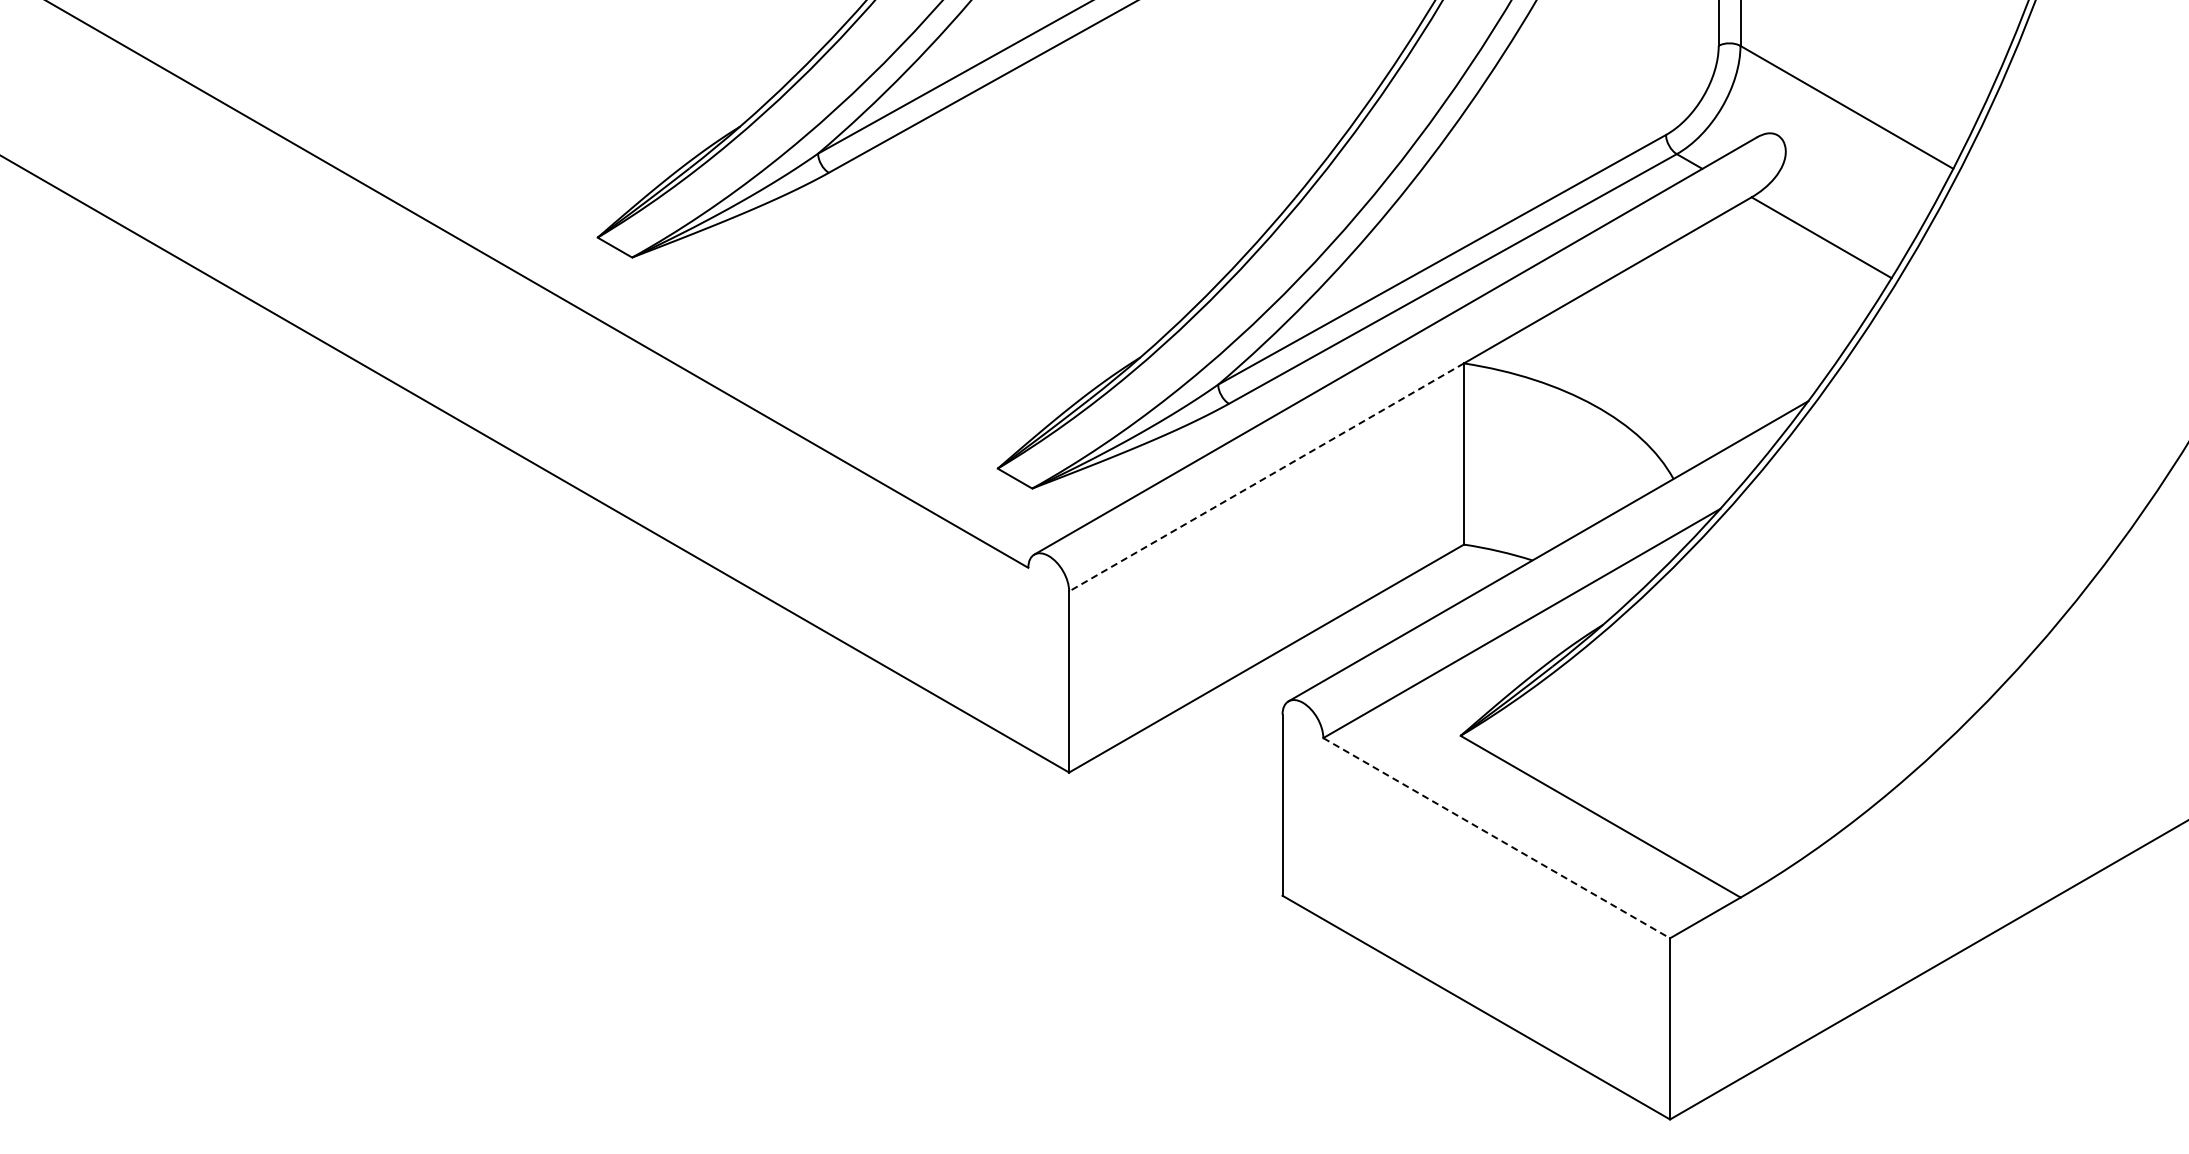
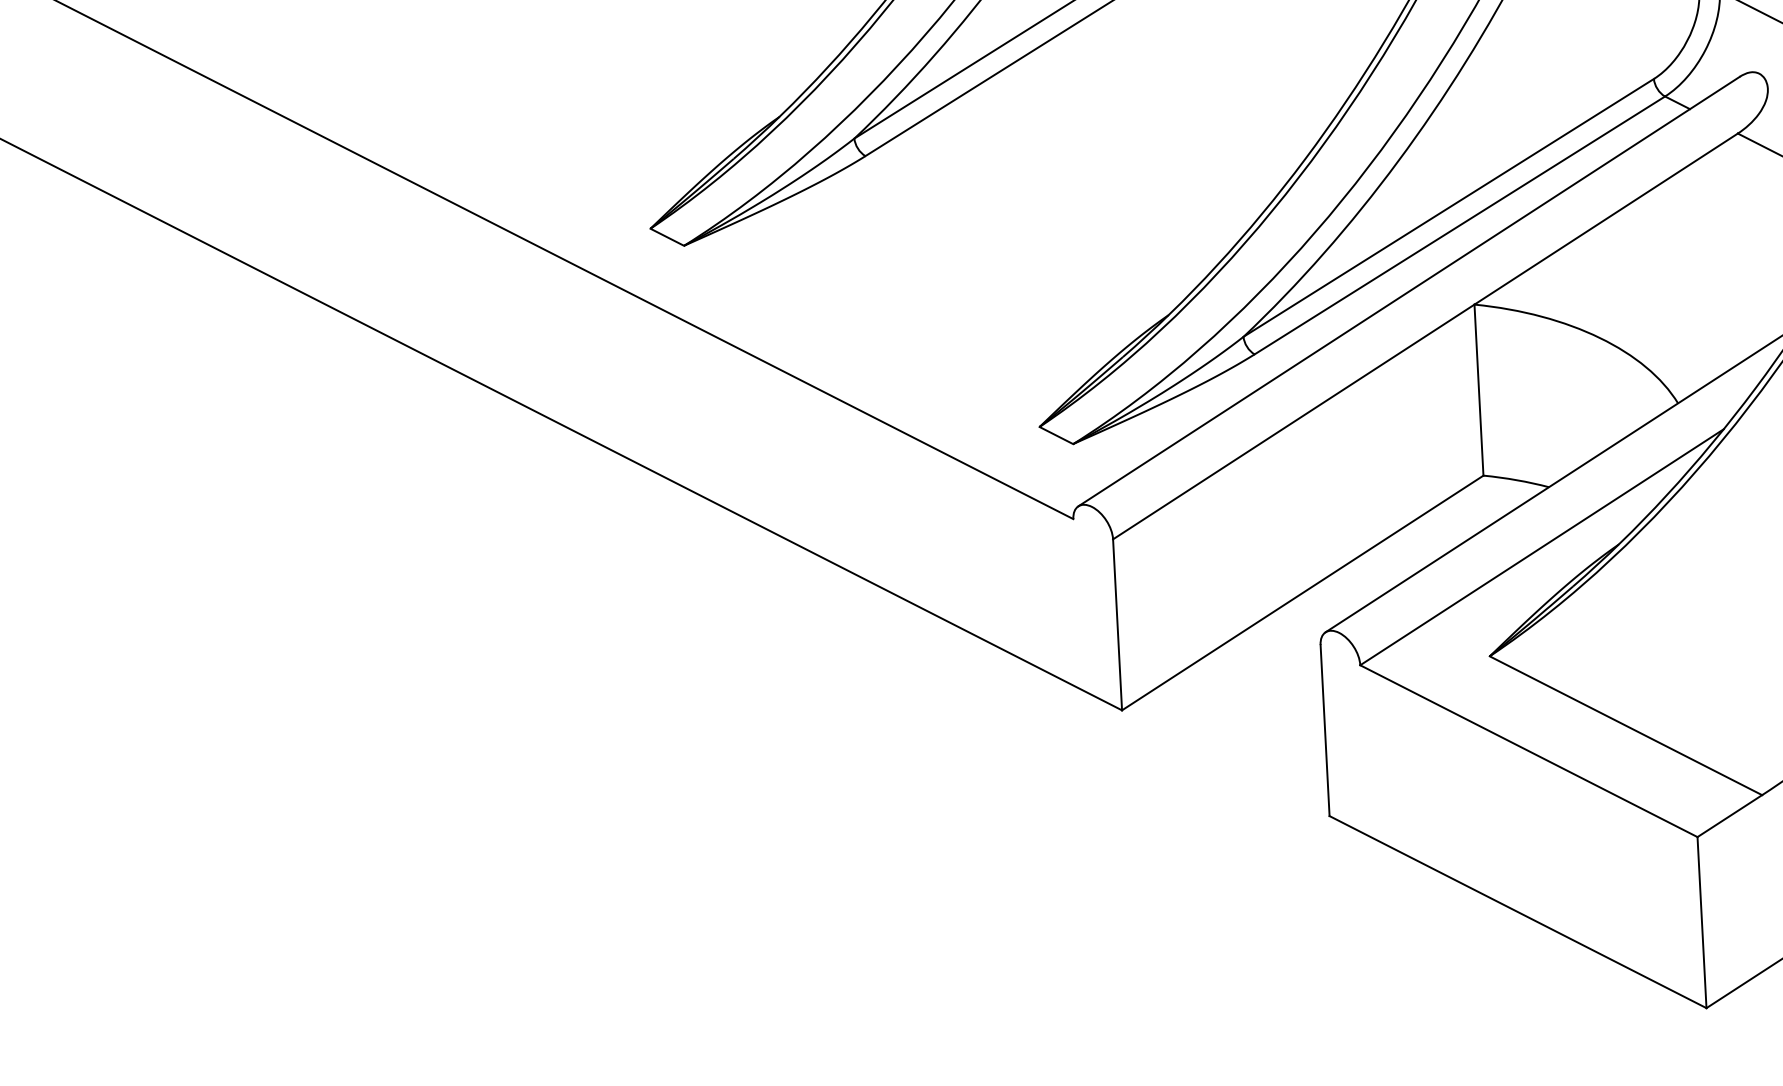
line: (1266, 477) -> (1293, 422), dashed -> solid
line: (1497, 838) -> (1529, 751), dashed -> solid

